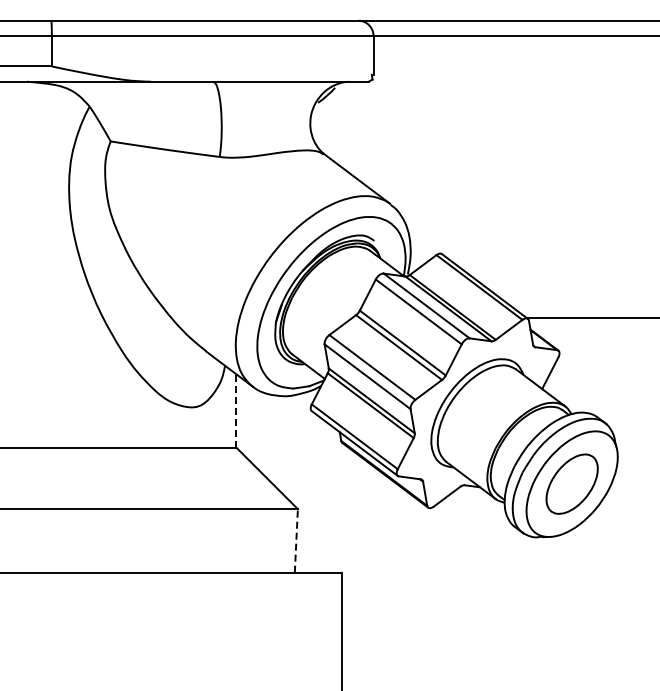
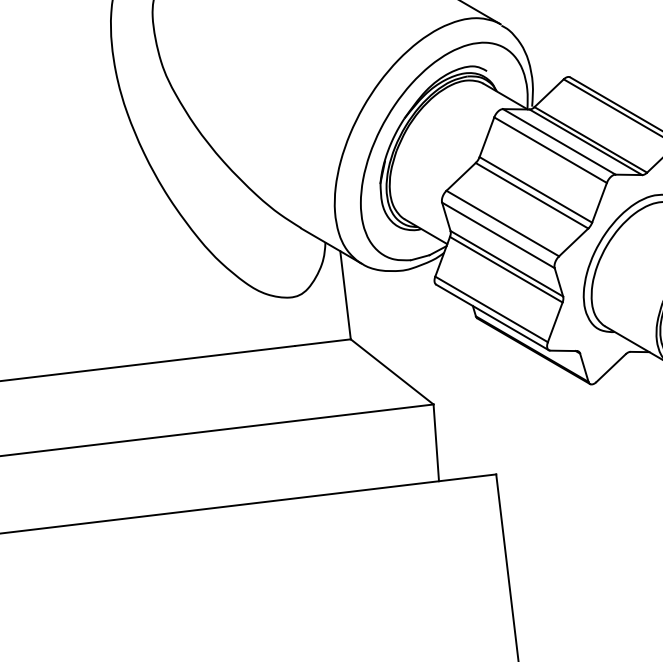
line: (236, 410) -> (345, 294), dashed -> solid
line: (296, 540) -> (436, 442), dashed -> solid

